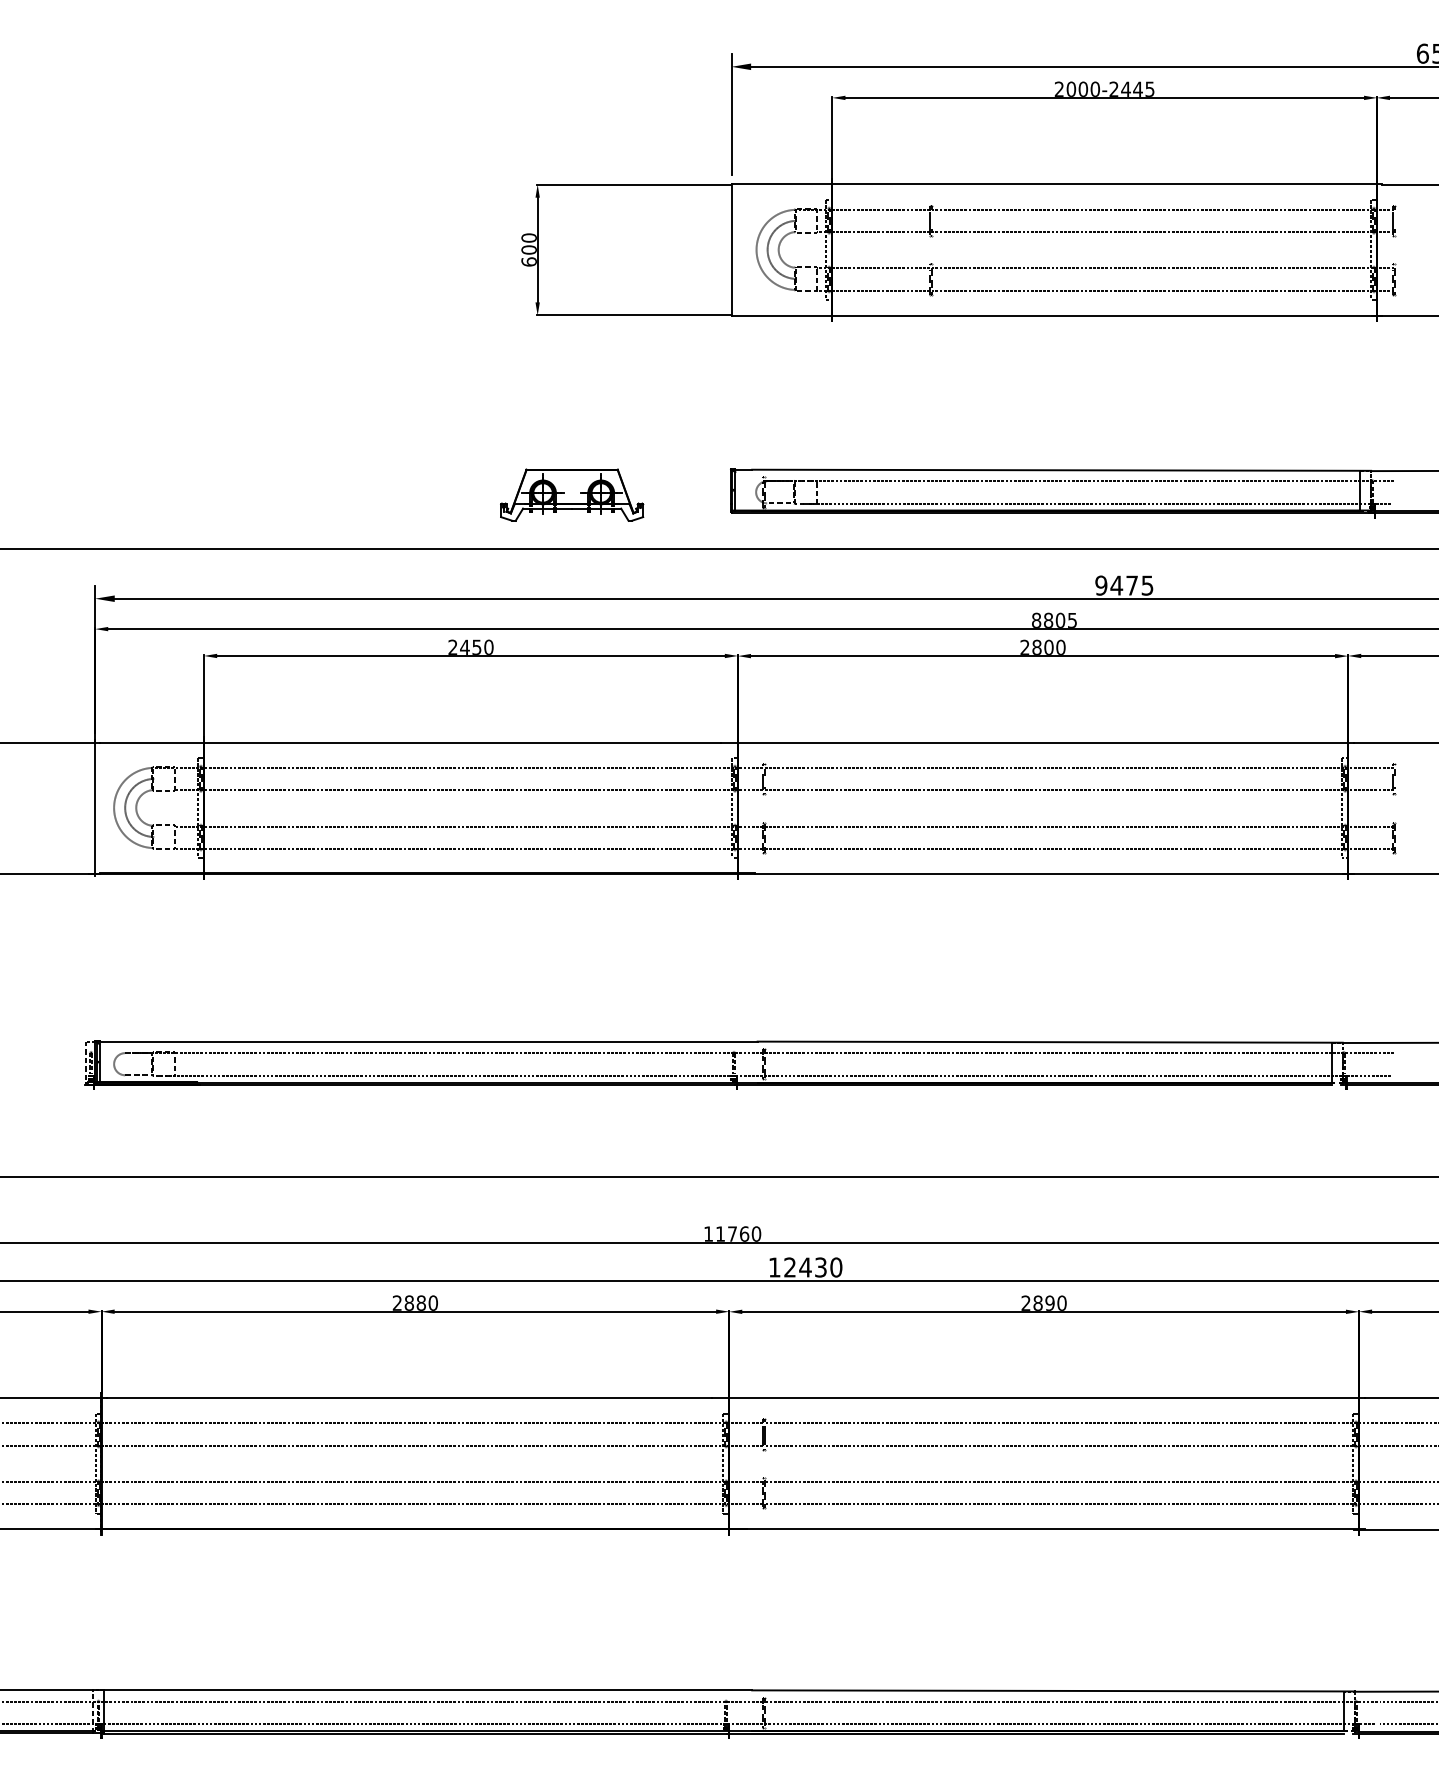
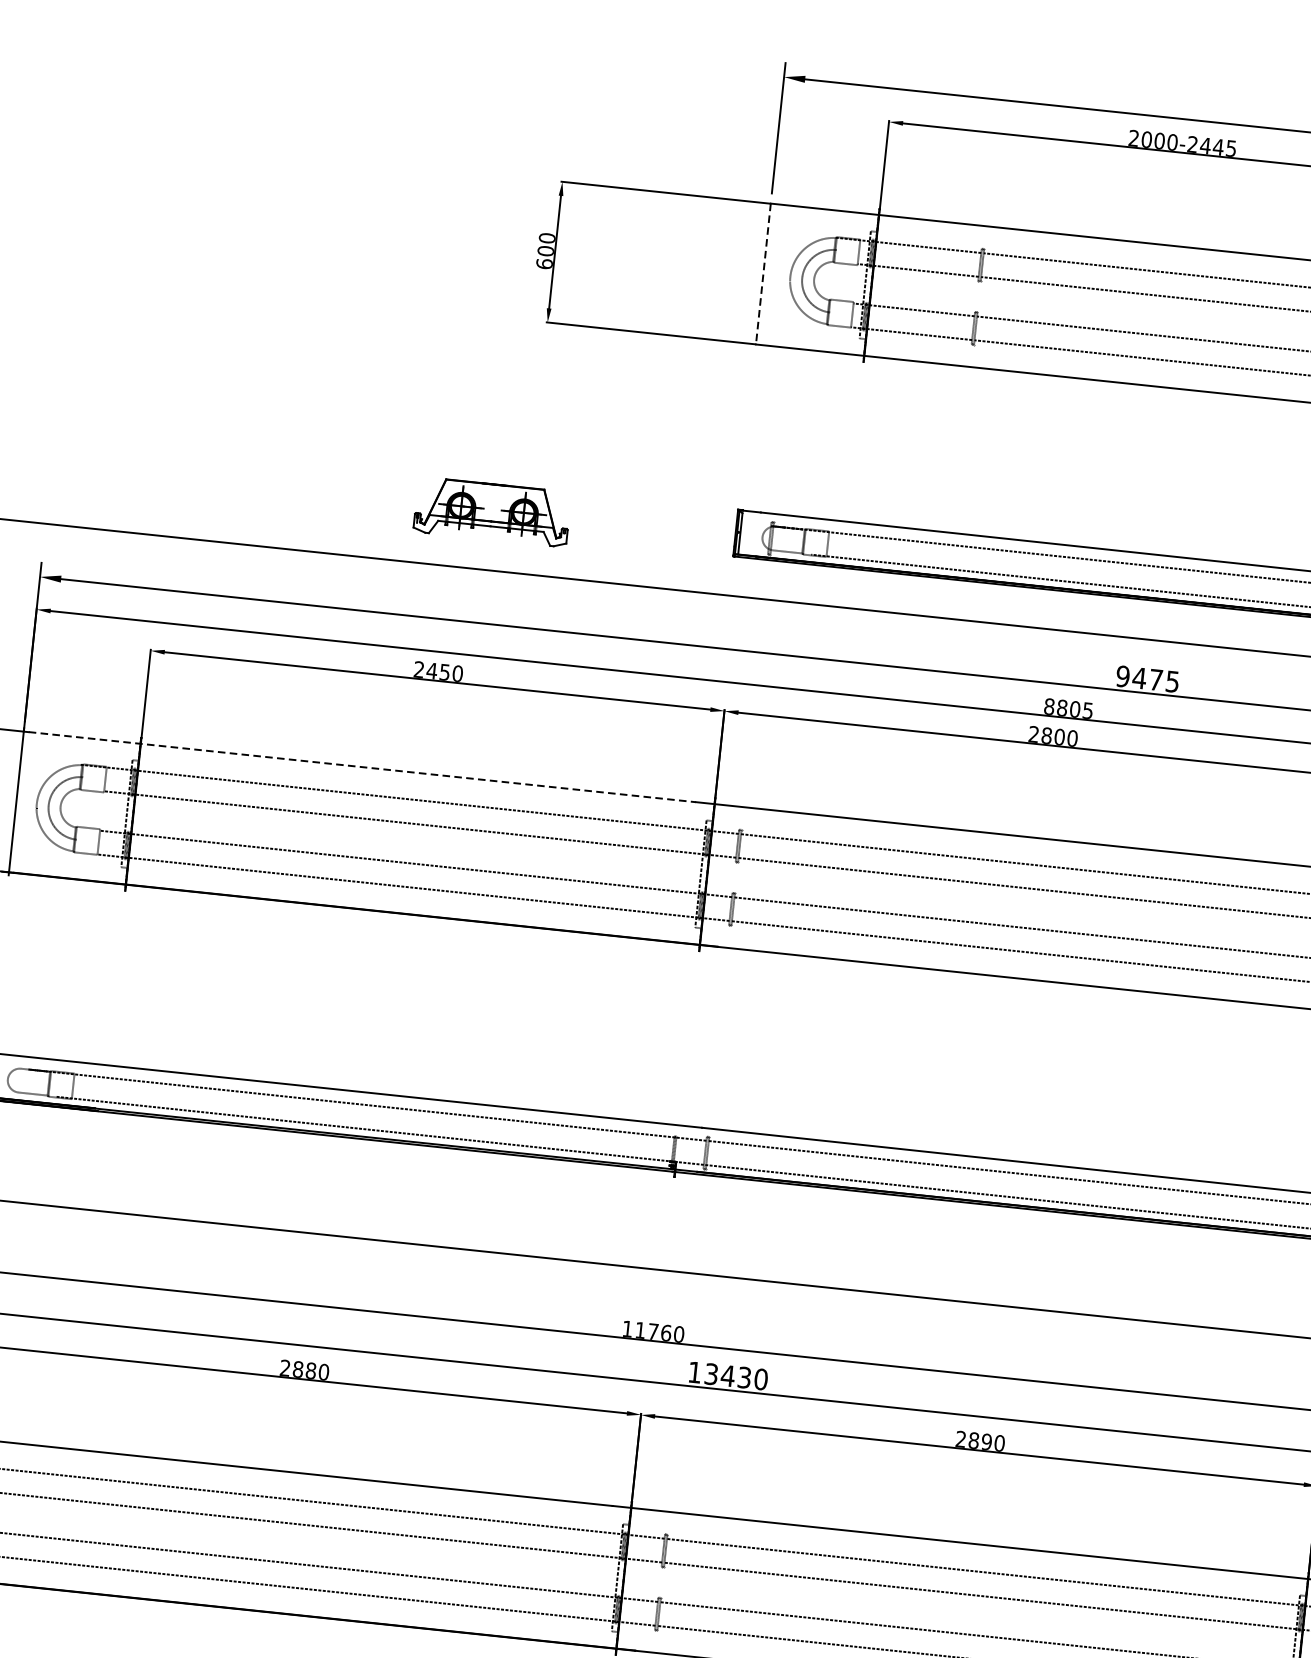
line: (731, 250) -> (763, 274), solid -> dashed
part: (572, 494) -> (492, 511), moved
line: (410, 742) -> (362, 767), solid -> dashed
text: (789, 1267) -> (710, 1374), 12430 -> 13430

